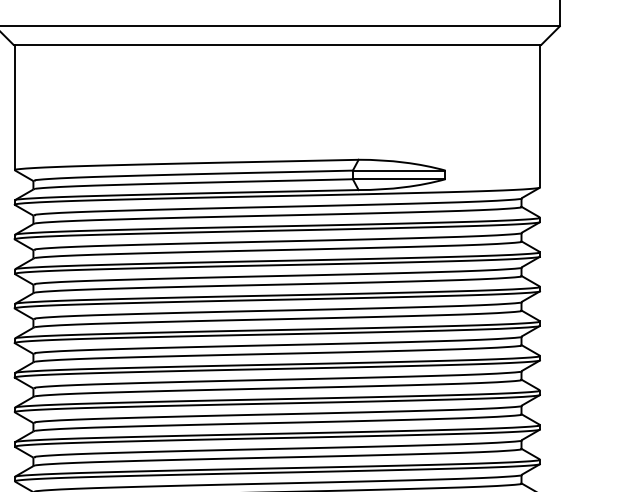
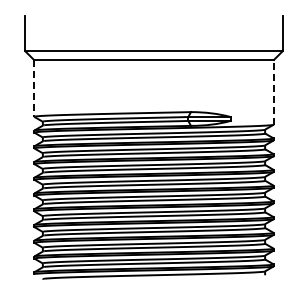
line: (15, 107) -> (34, 88), solid -> dashed
line: (539, 114) -> (273, 91), solid -> dashed

